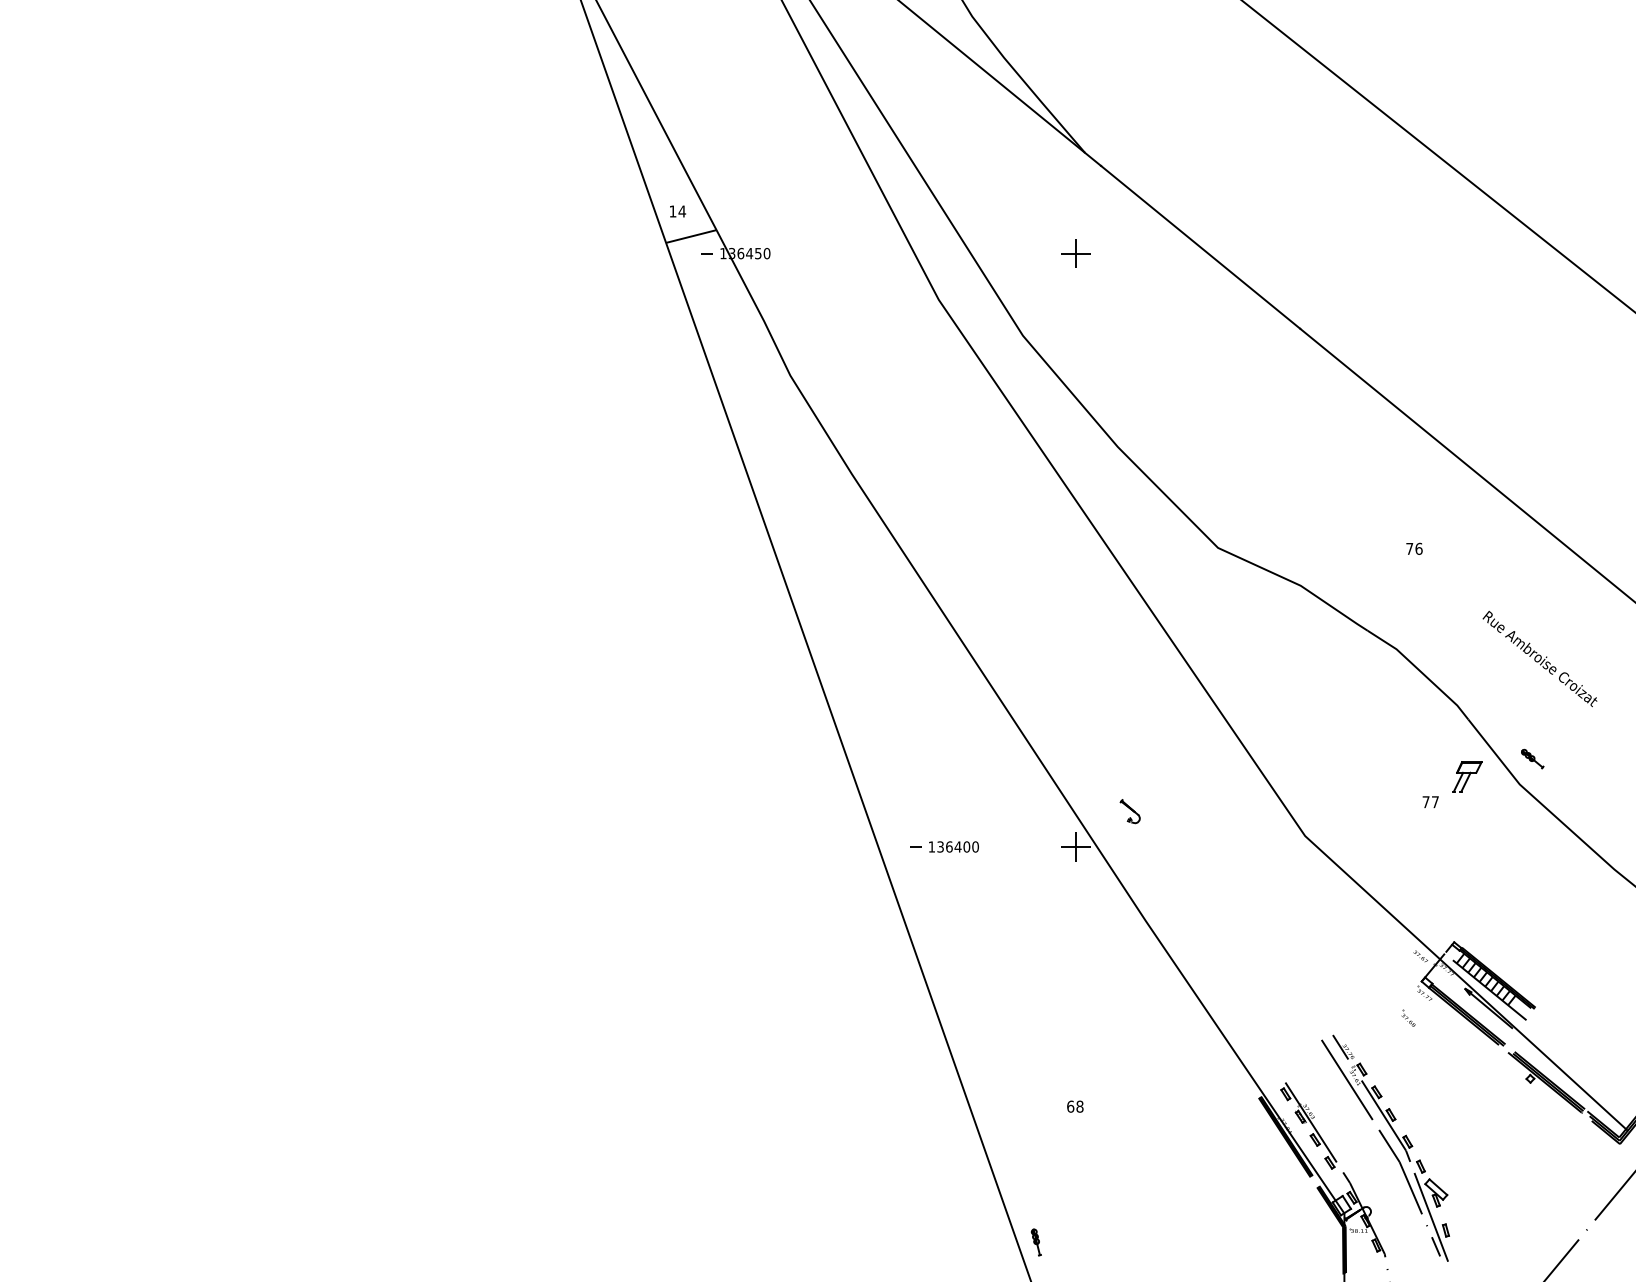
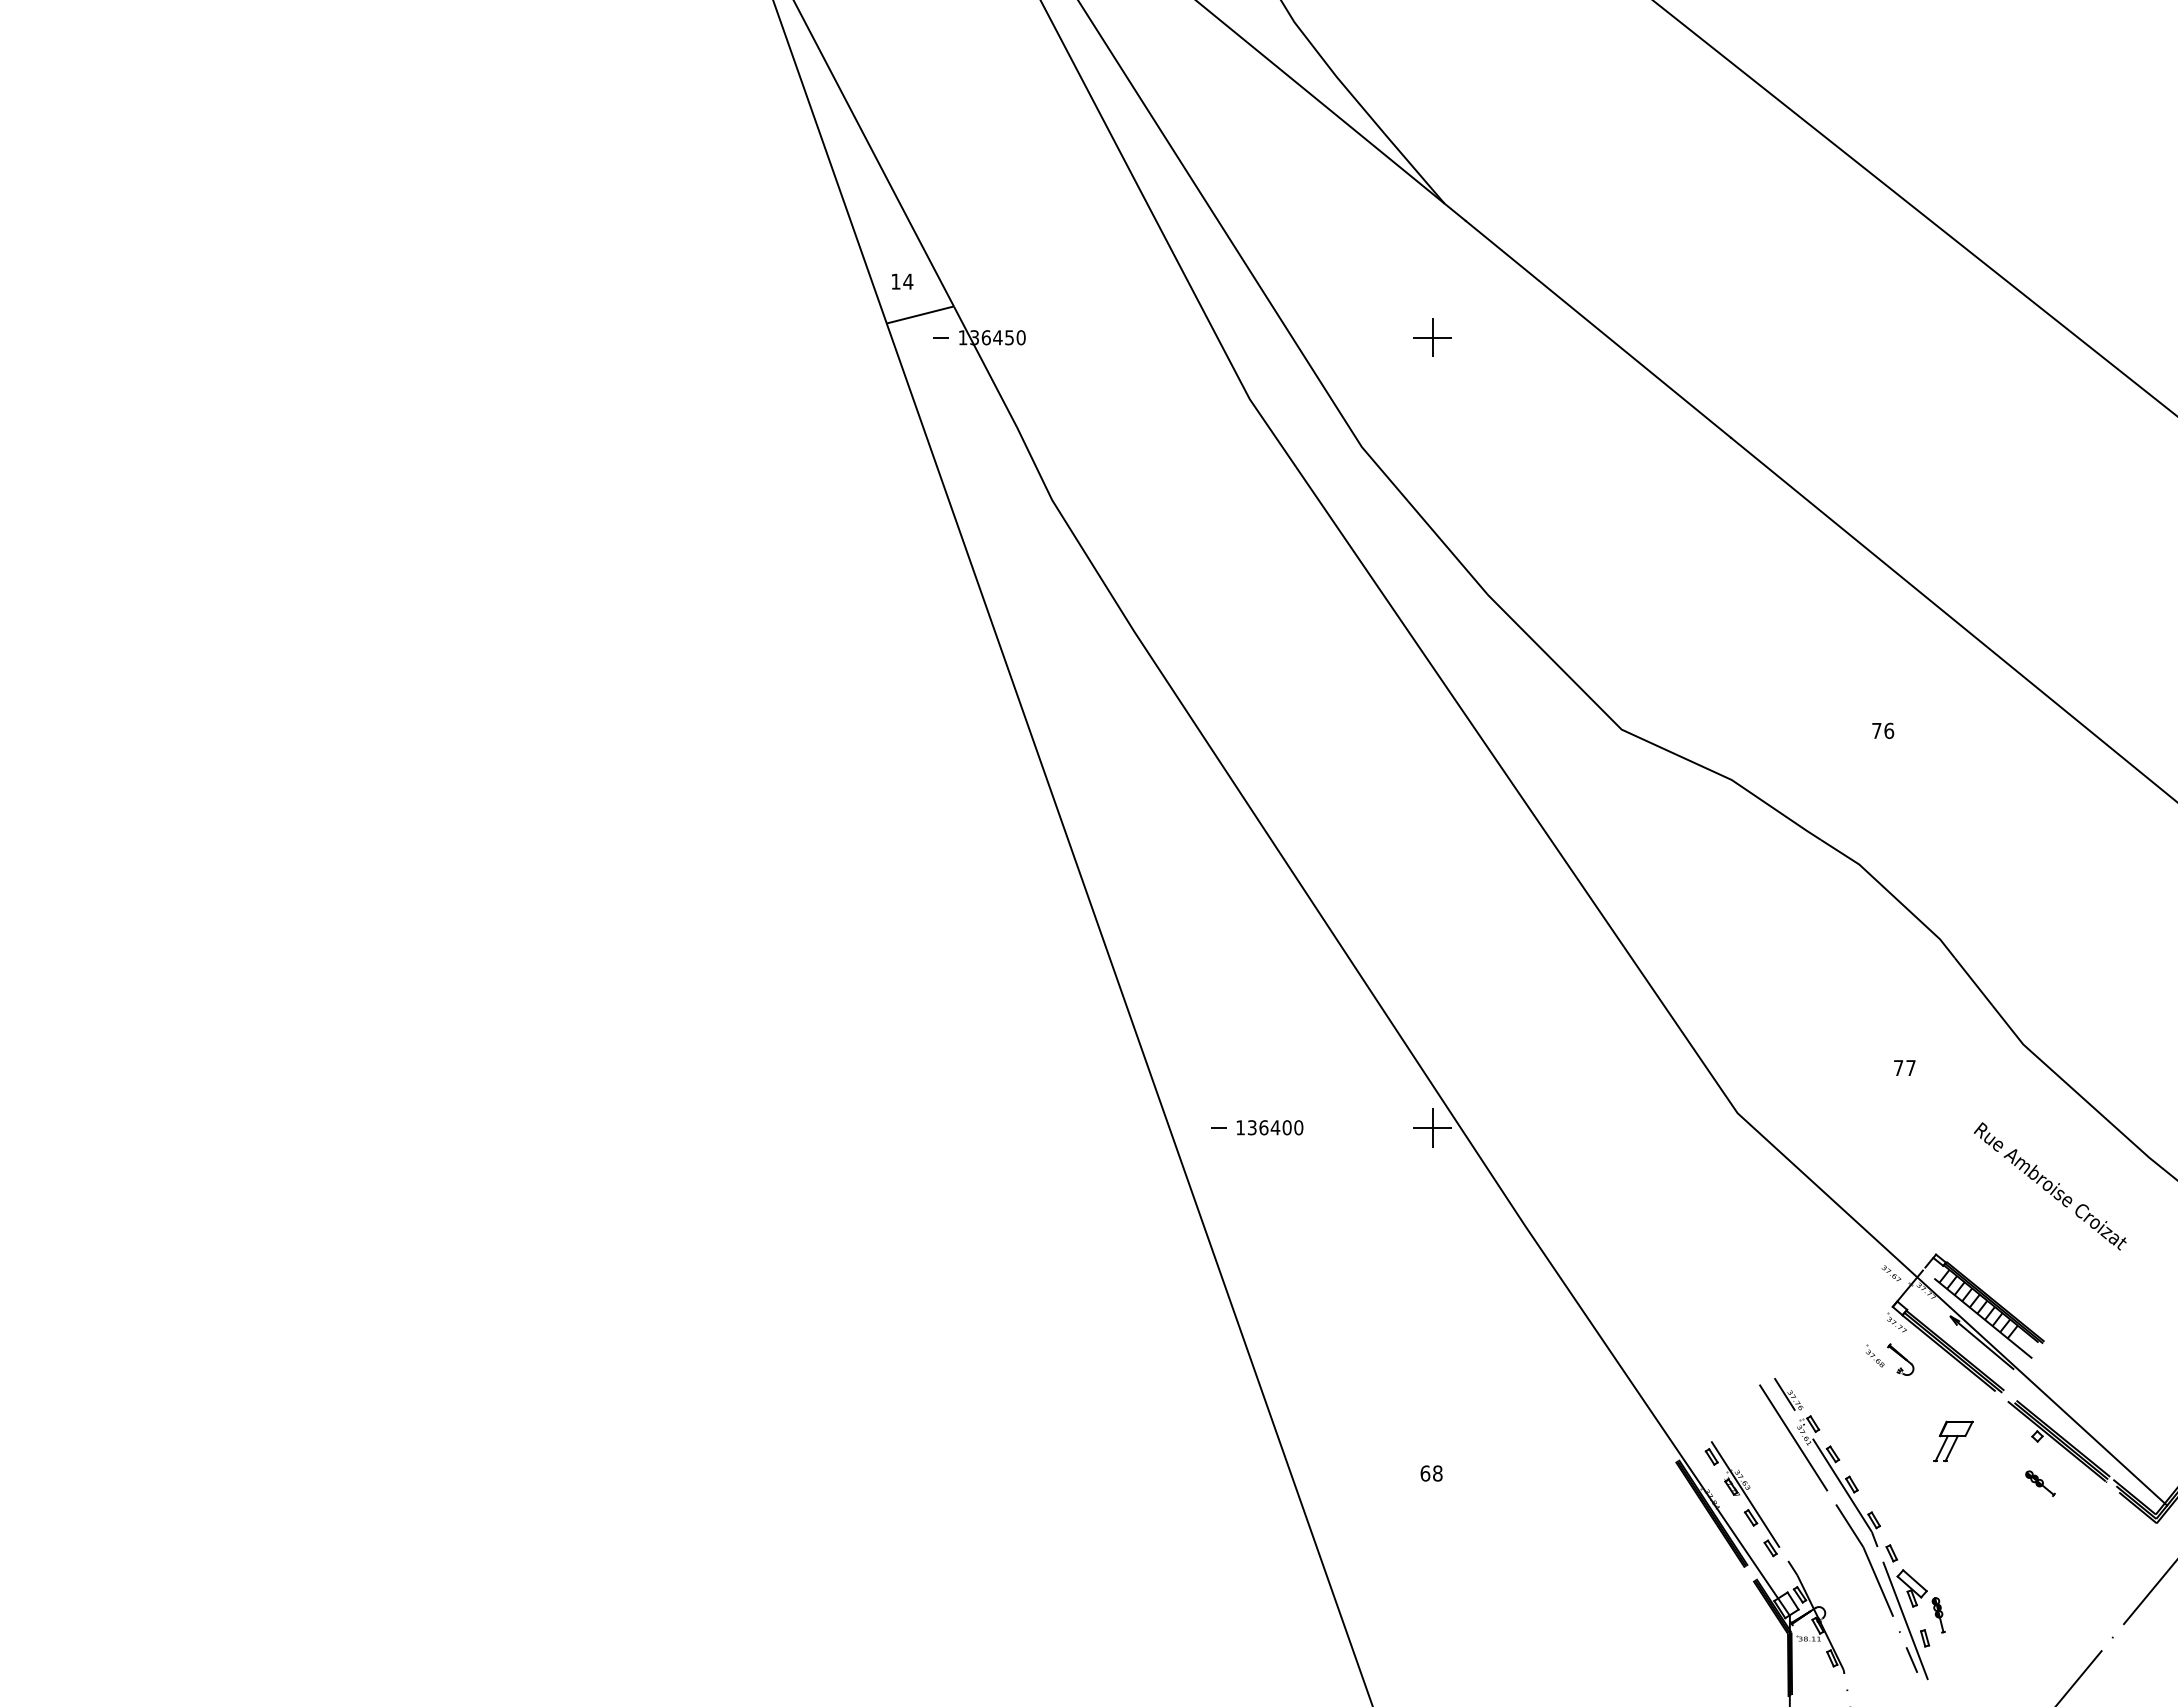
text: (1540, 659) -> (2050, 1186), moved
part: (1532, 758) -> (2040, 1483), moved
part: (1467, 776) -> (1953, 1441), moved
part: (1130, 811) -> (1900, 1359), moved
part: (1036, 1242) -> (1938, 1615), moved

